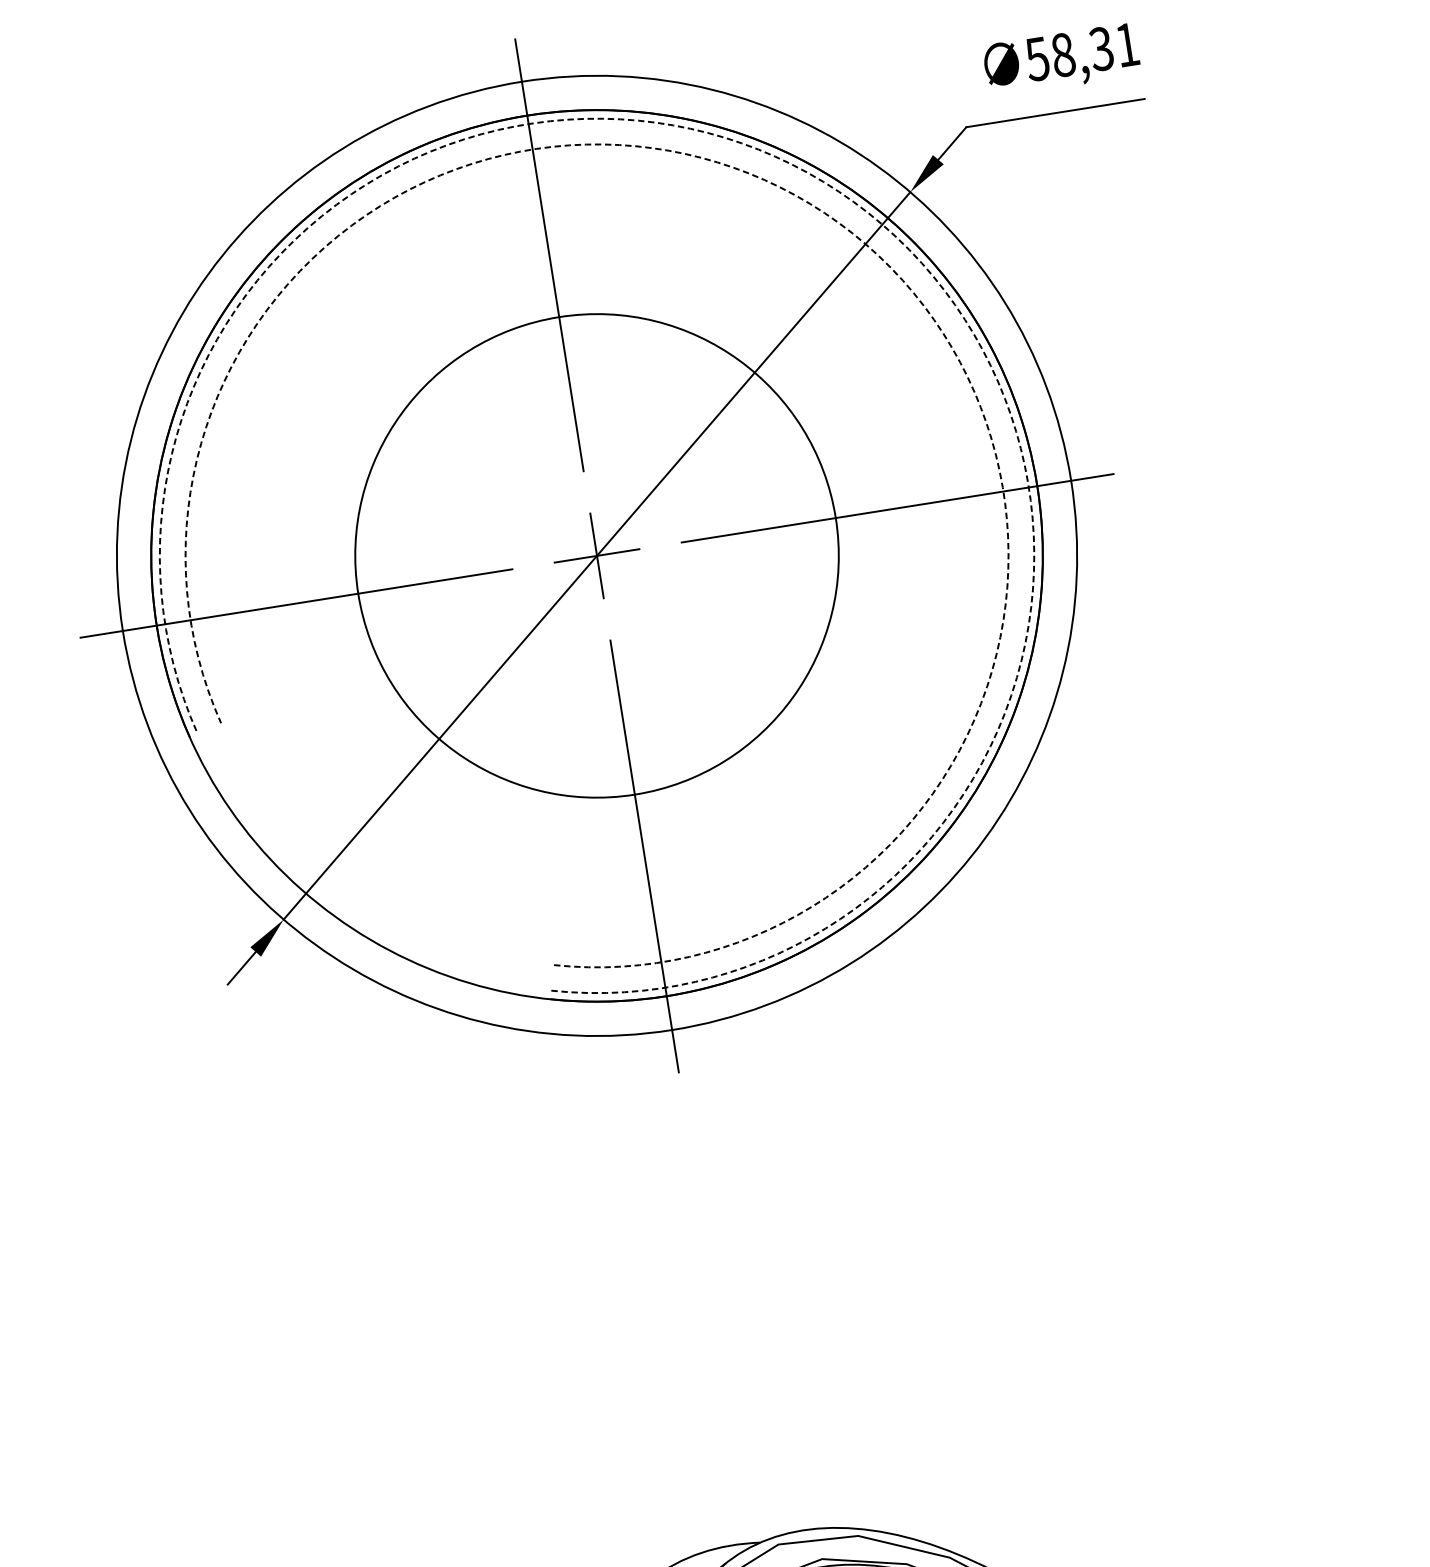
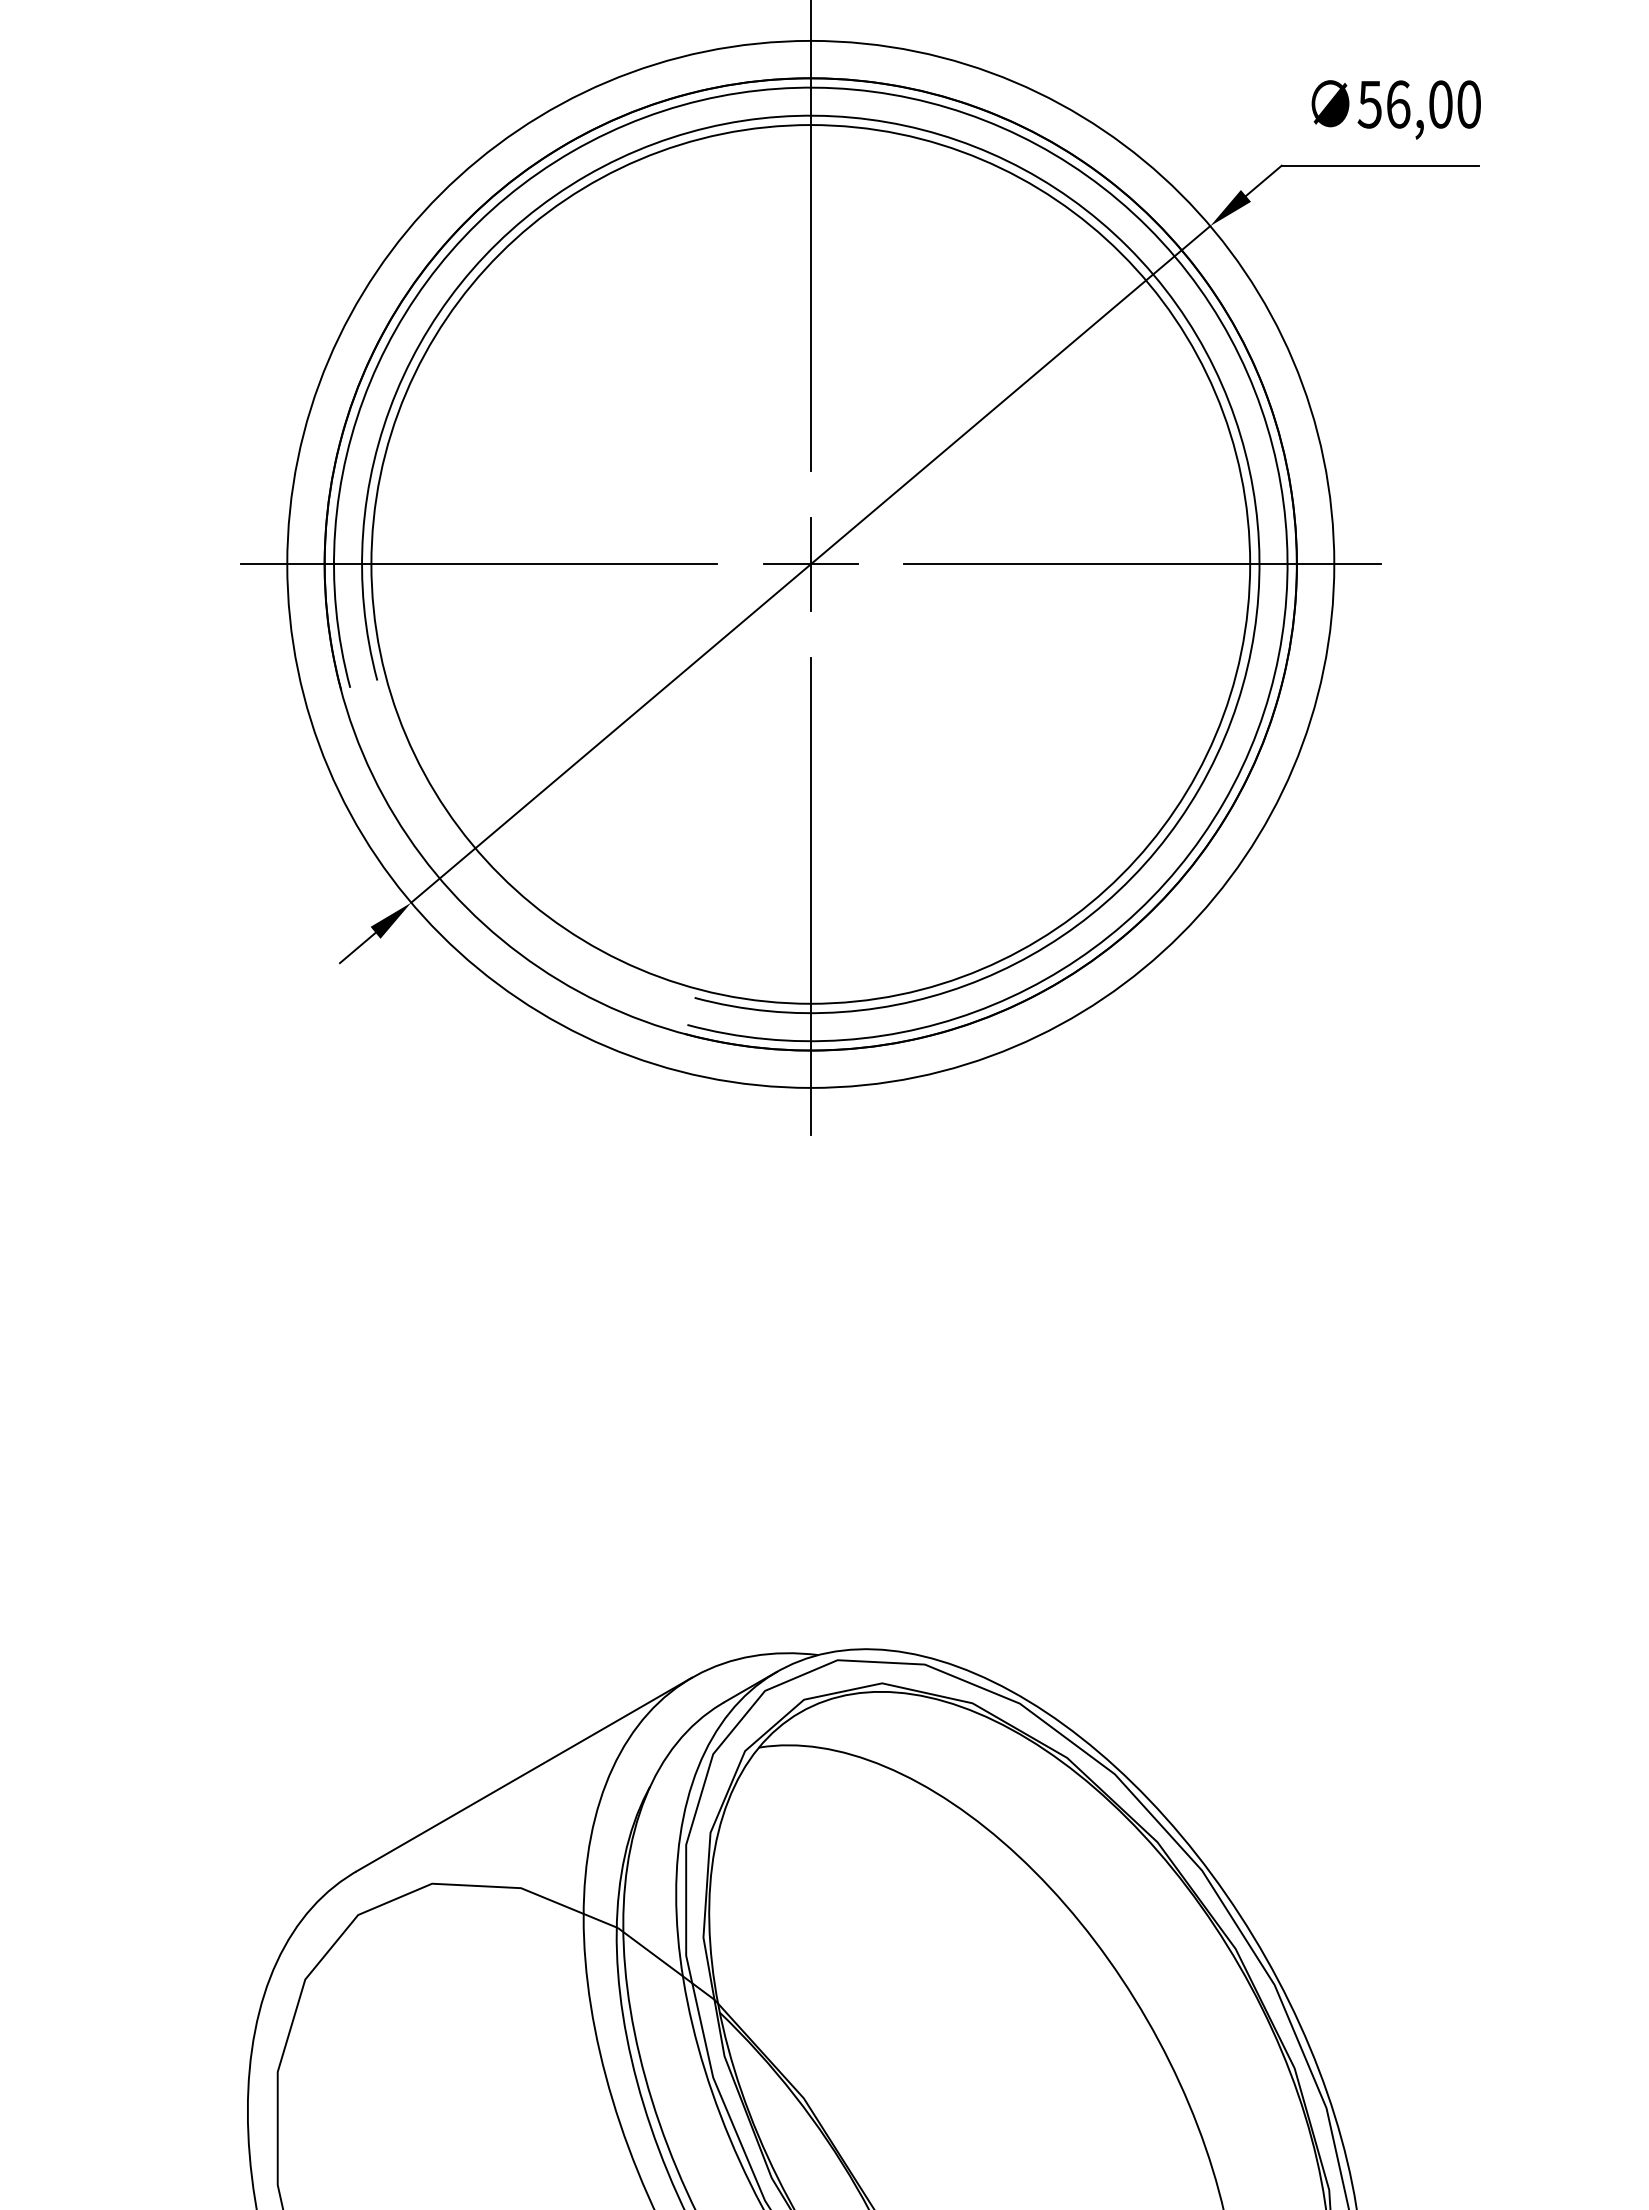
text: (1095, 50) -> (1433, 104), 58,31 -> 56,00
arc: (853, 202) -> (1147, 227), dashed -> solid
arc: (839, 223) -> (1128, 247), dashed -> solid
circle: (596, 556) -> (810, 564), size x1.67

